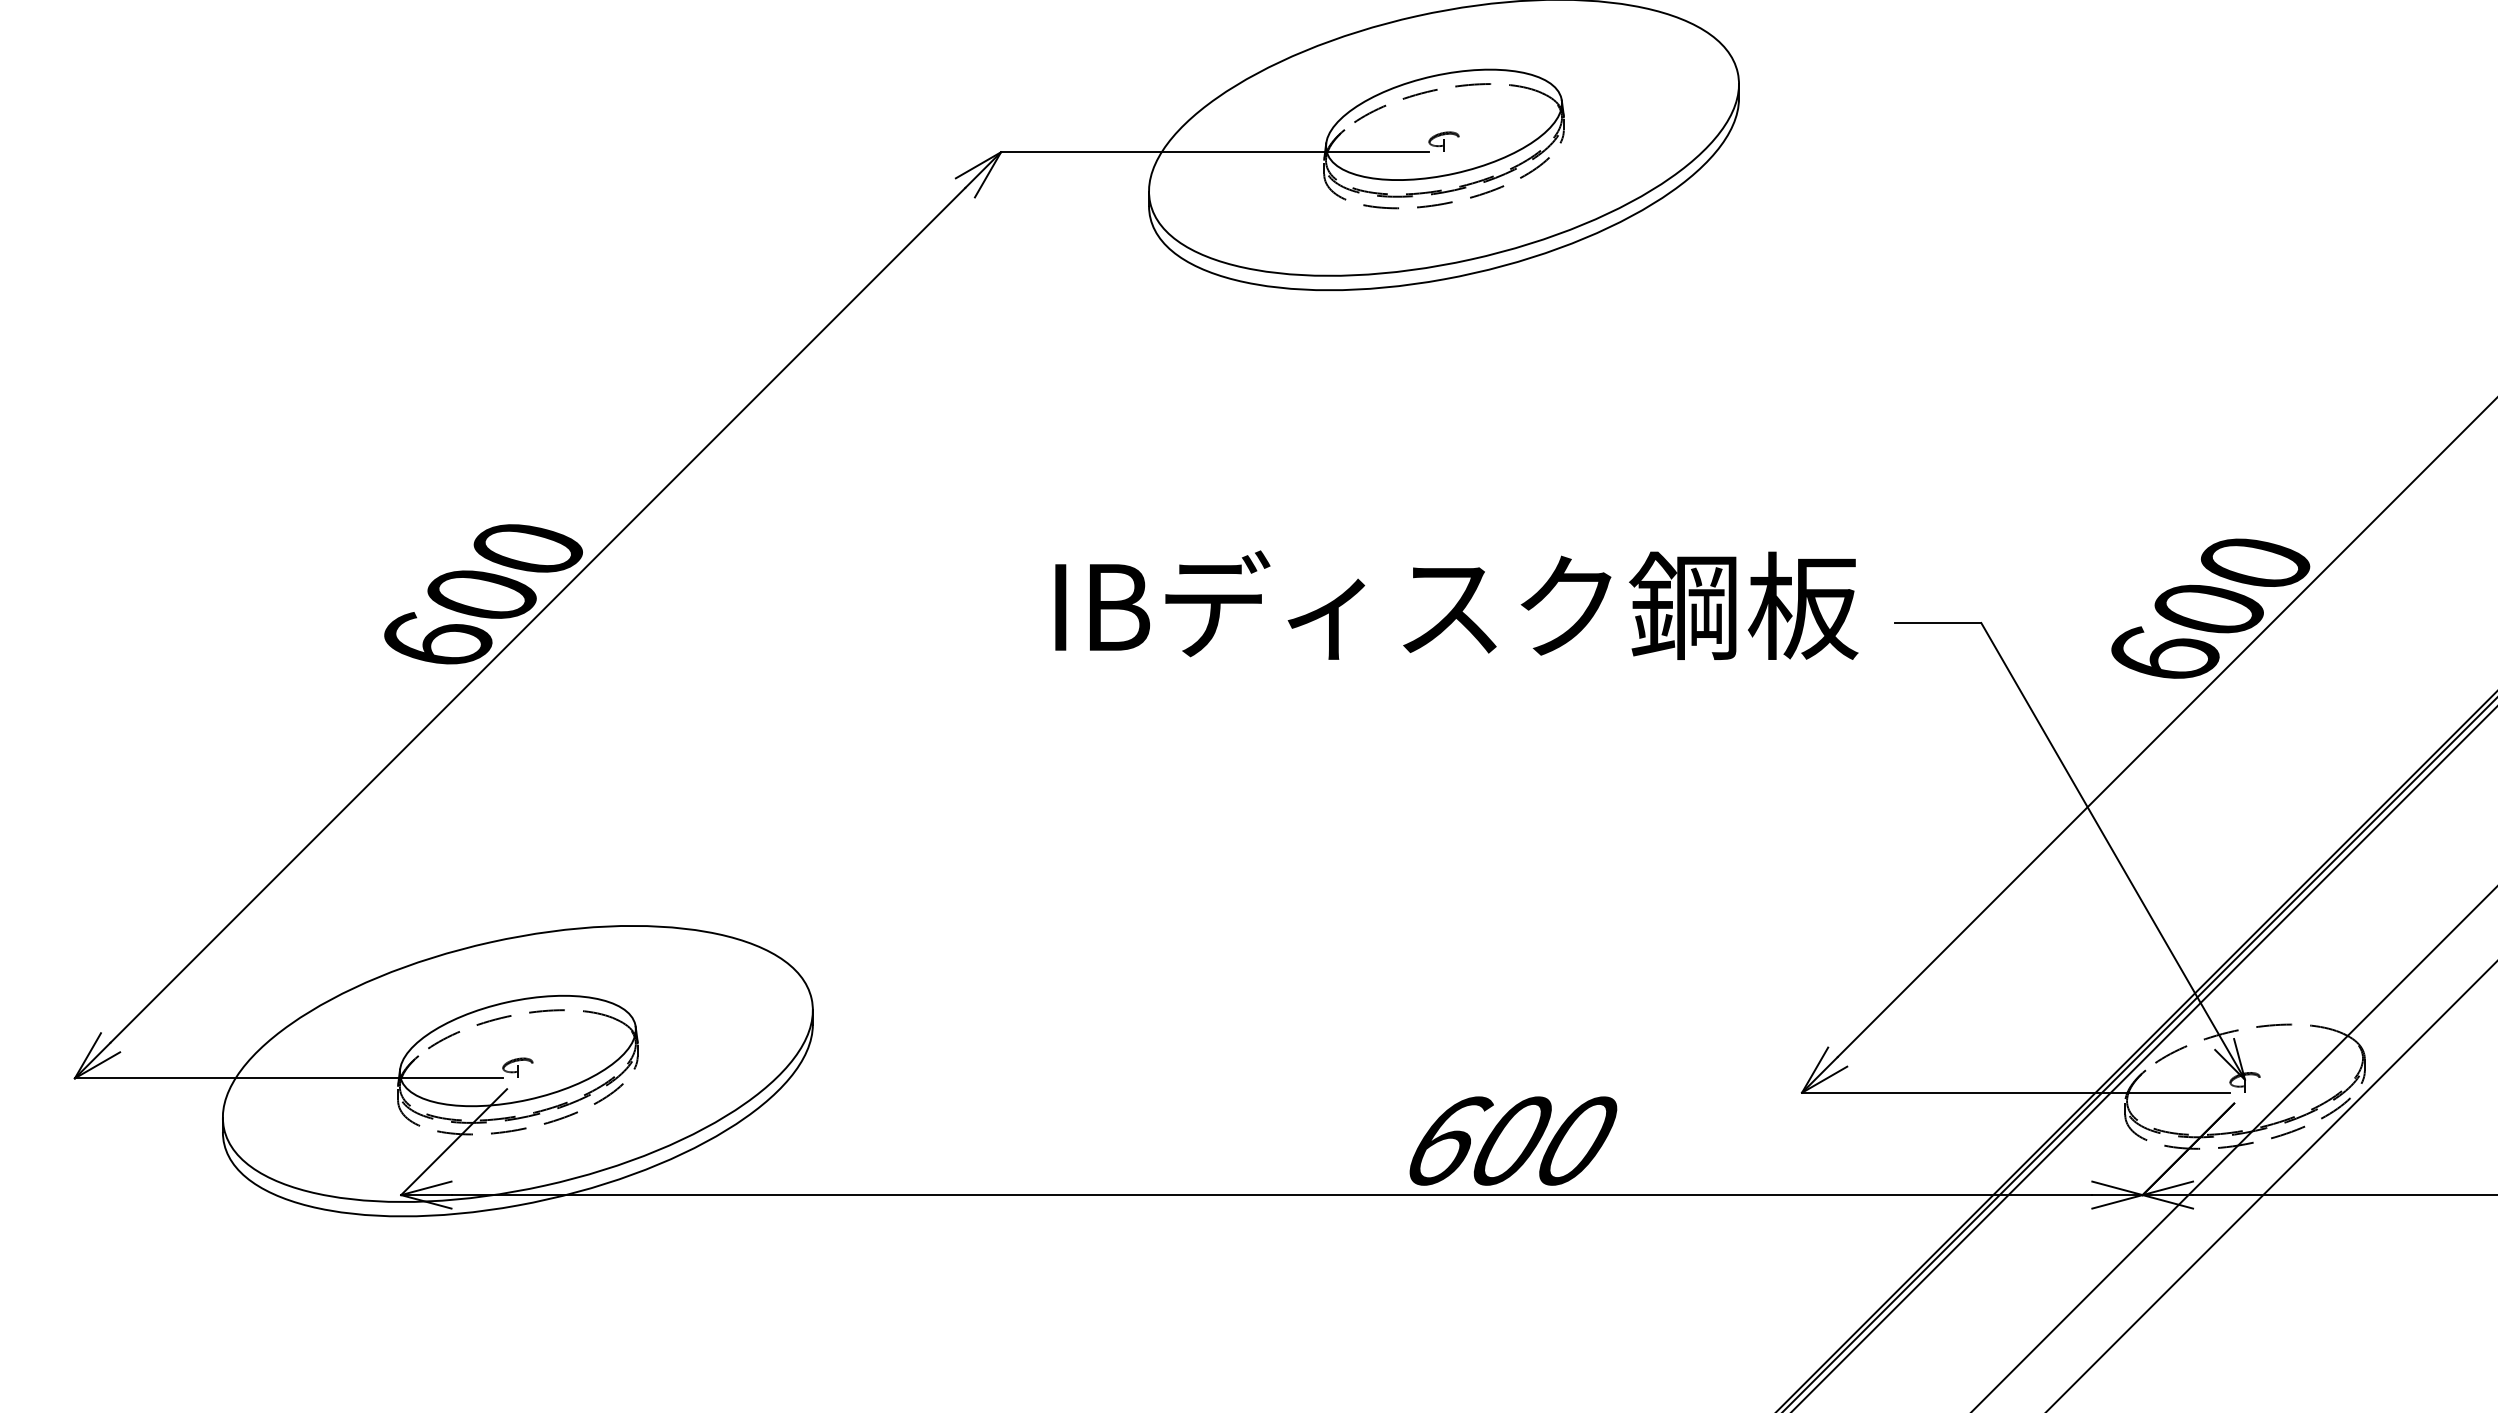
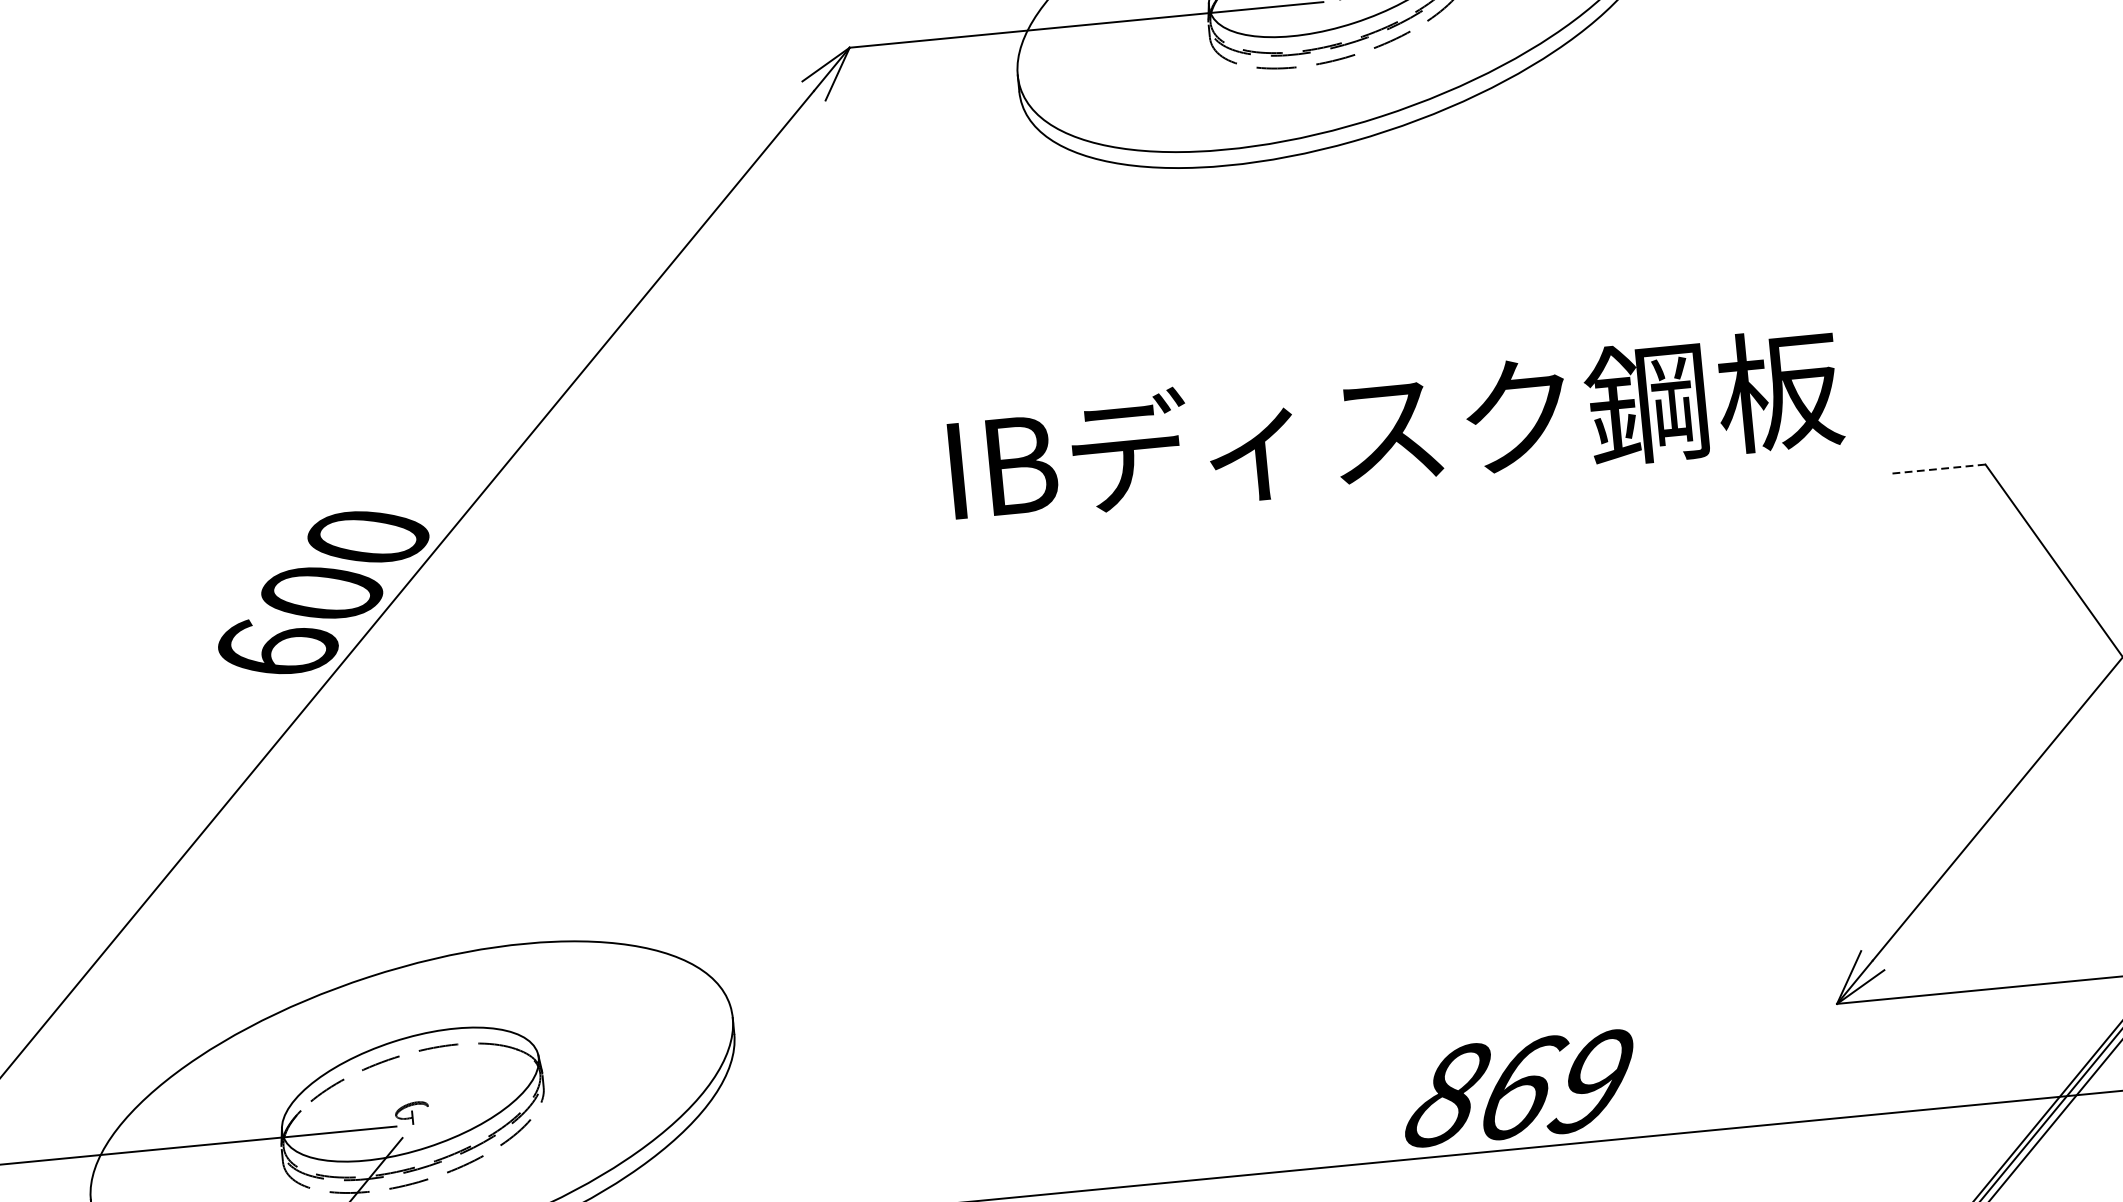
text: (1456, 604) -> (1395, 425), moved
line: (1937, 623) -> (1937, 469), solid -> dashed
text: (1510, 1140) -> (1519, 1087), 600 -> 869

